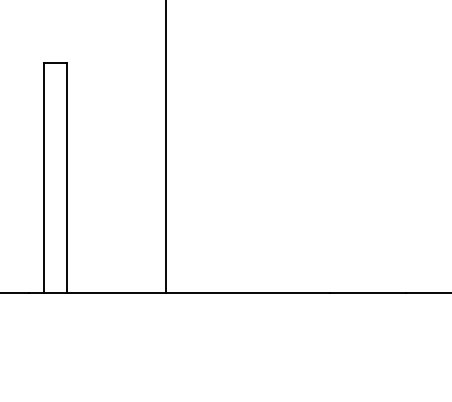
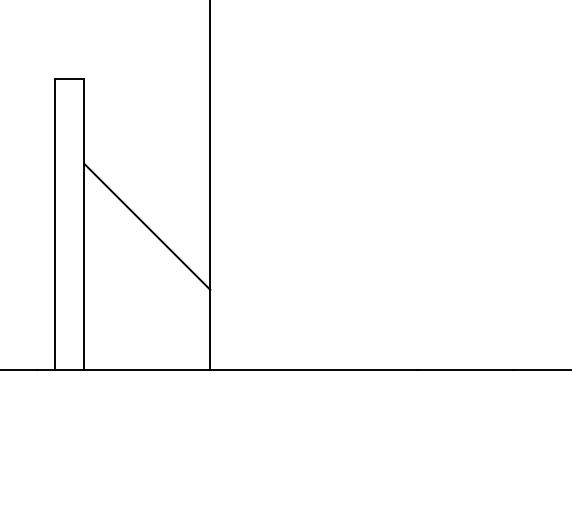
line: (116, 179) -> (147, 226), added

